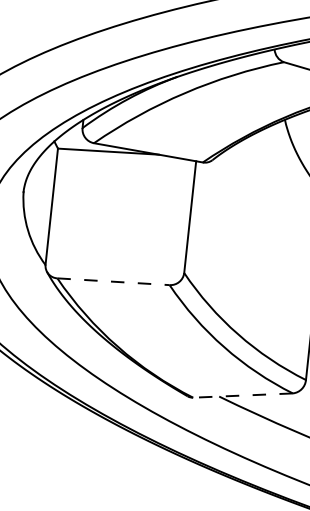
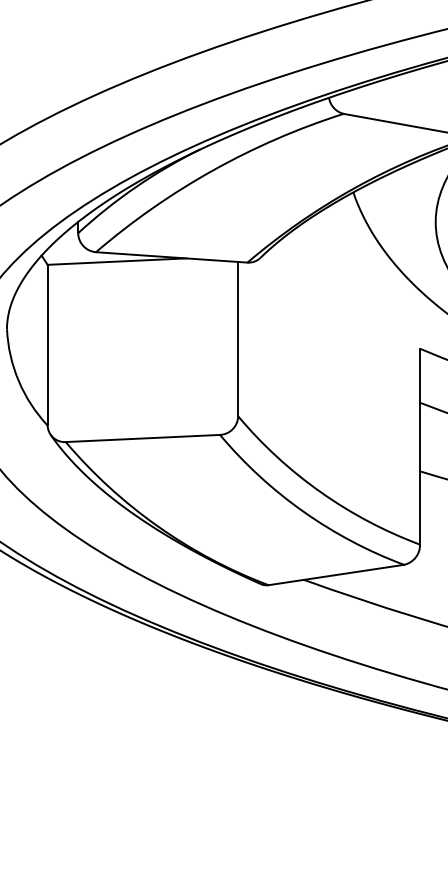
line: (113, 281) -> (143, 438), dashed -> solid
line: (243, 395) -> (336, 575), dashed -> solid

